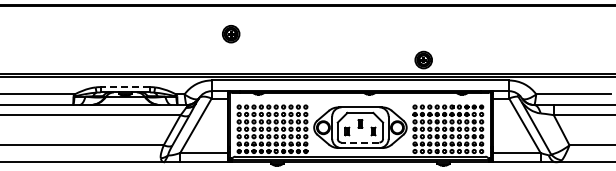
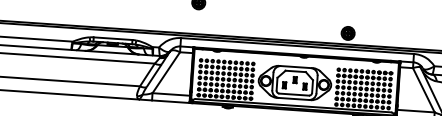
line: (125, 87) -> (113, 38), dashed -> solid
line: (360, 142) -> (294, 94), dashed -> solid

